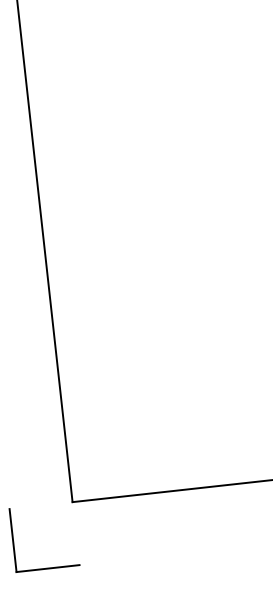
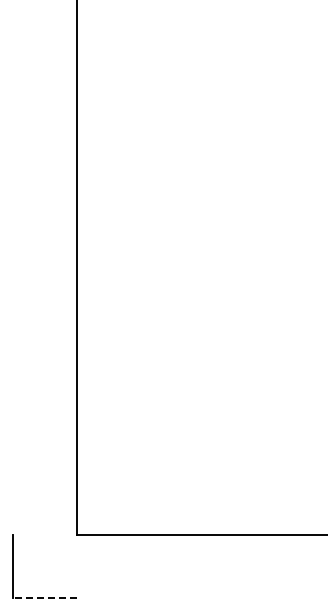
line: (47, 568) -> (44, 598), solid -> dashed

